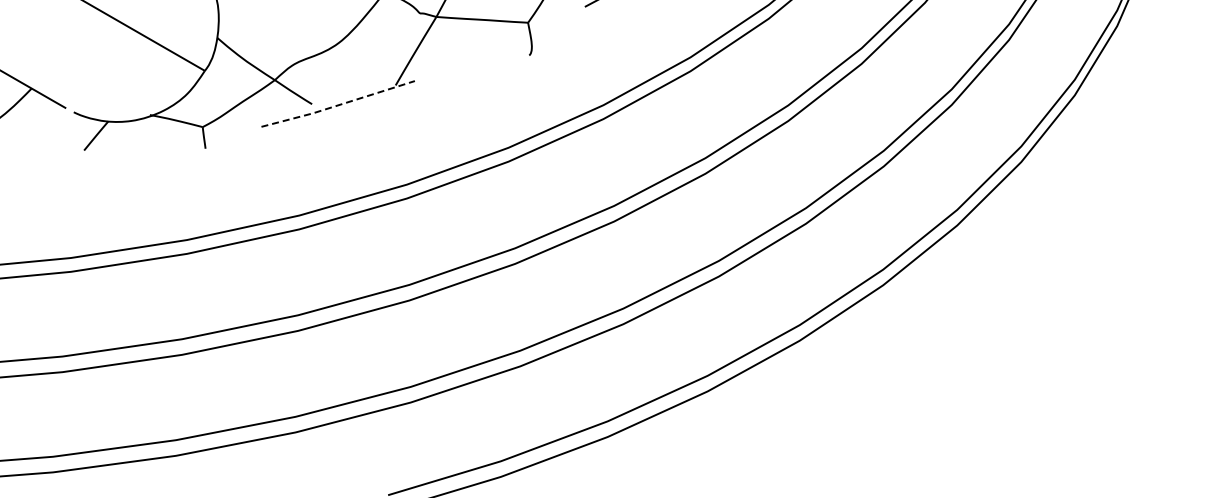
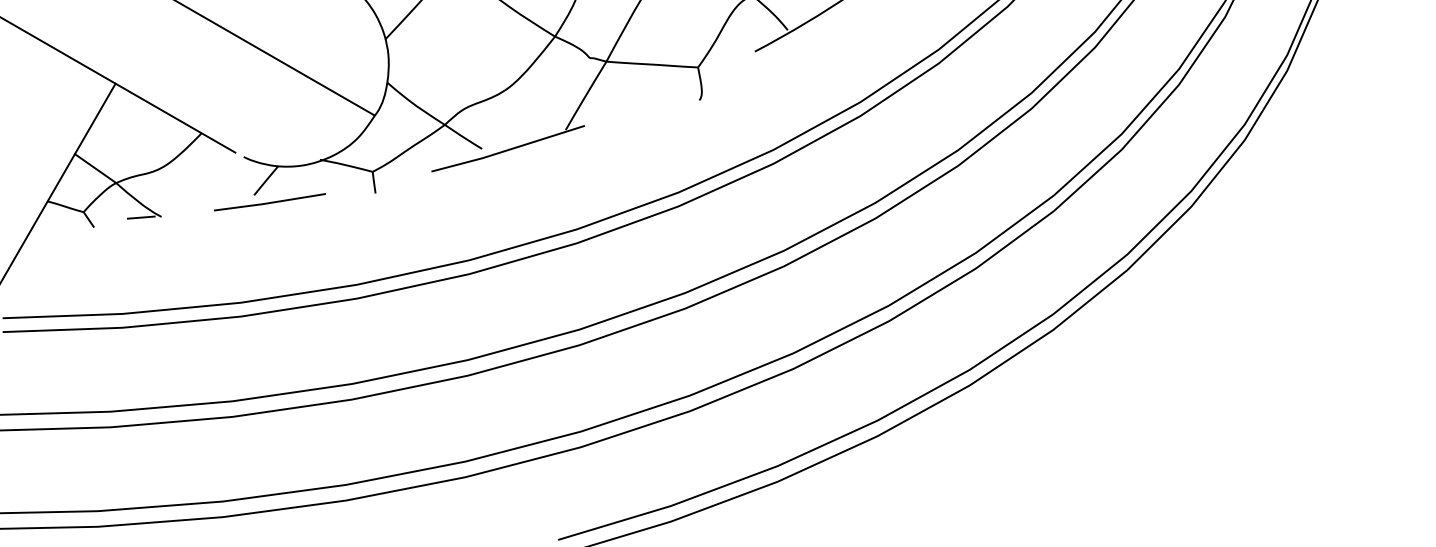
line: (338, 105) -> (508, 150), dashed -> solid
line: (99, 157) -> (269, 202), added

